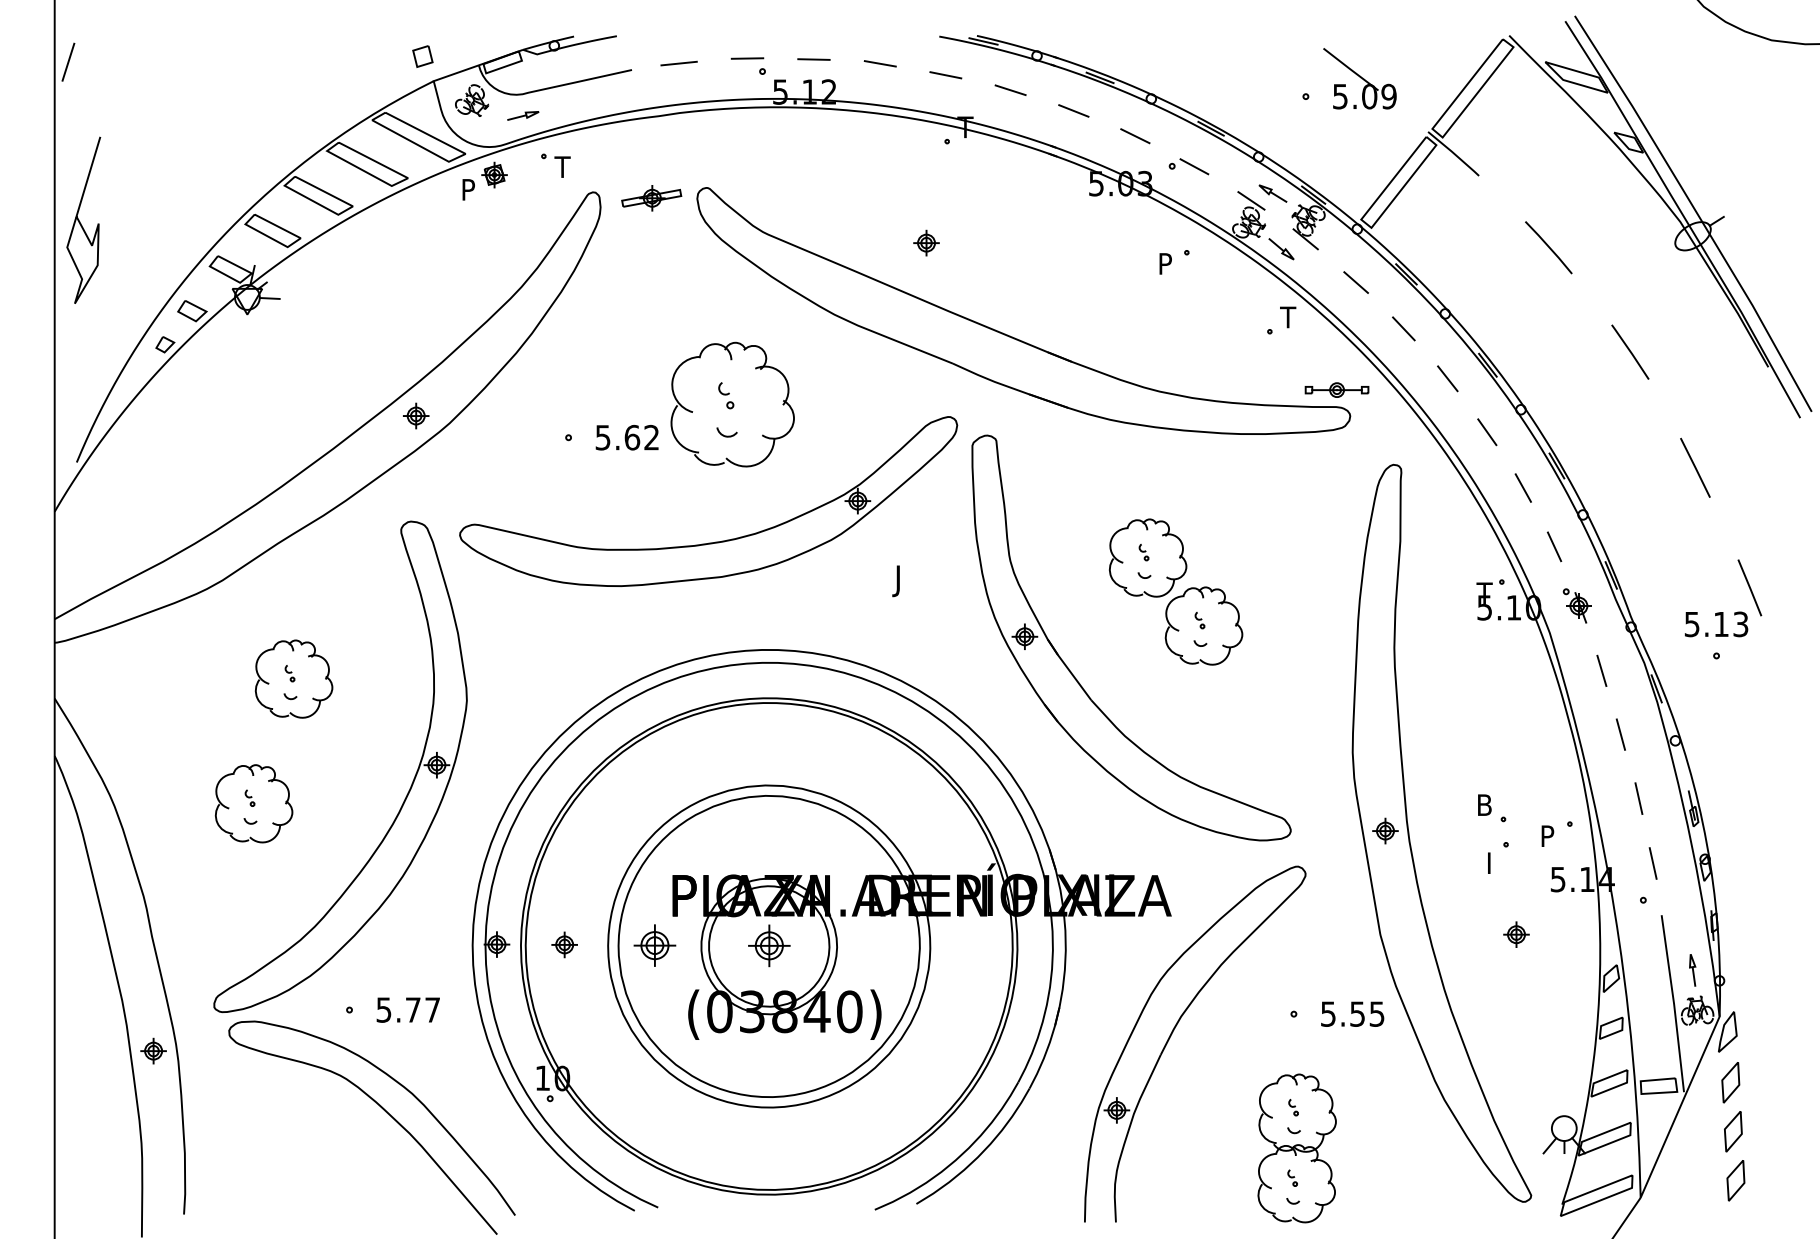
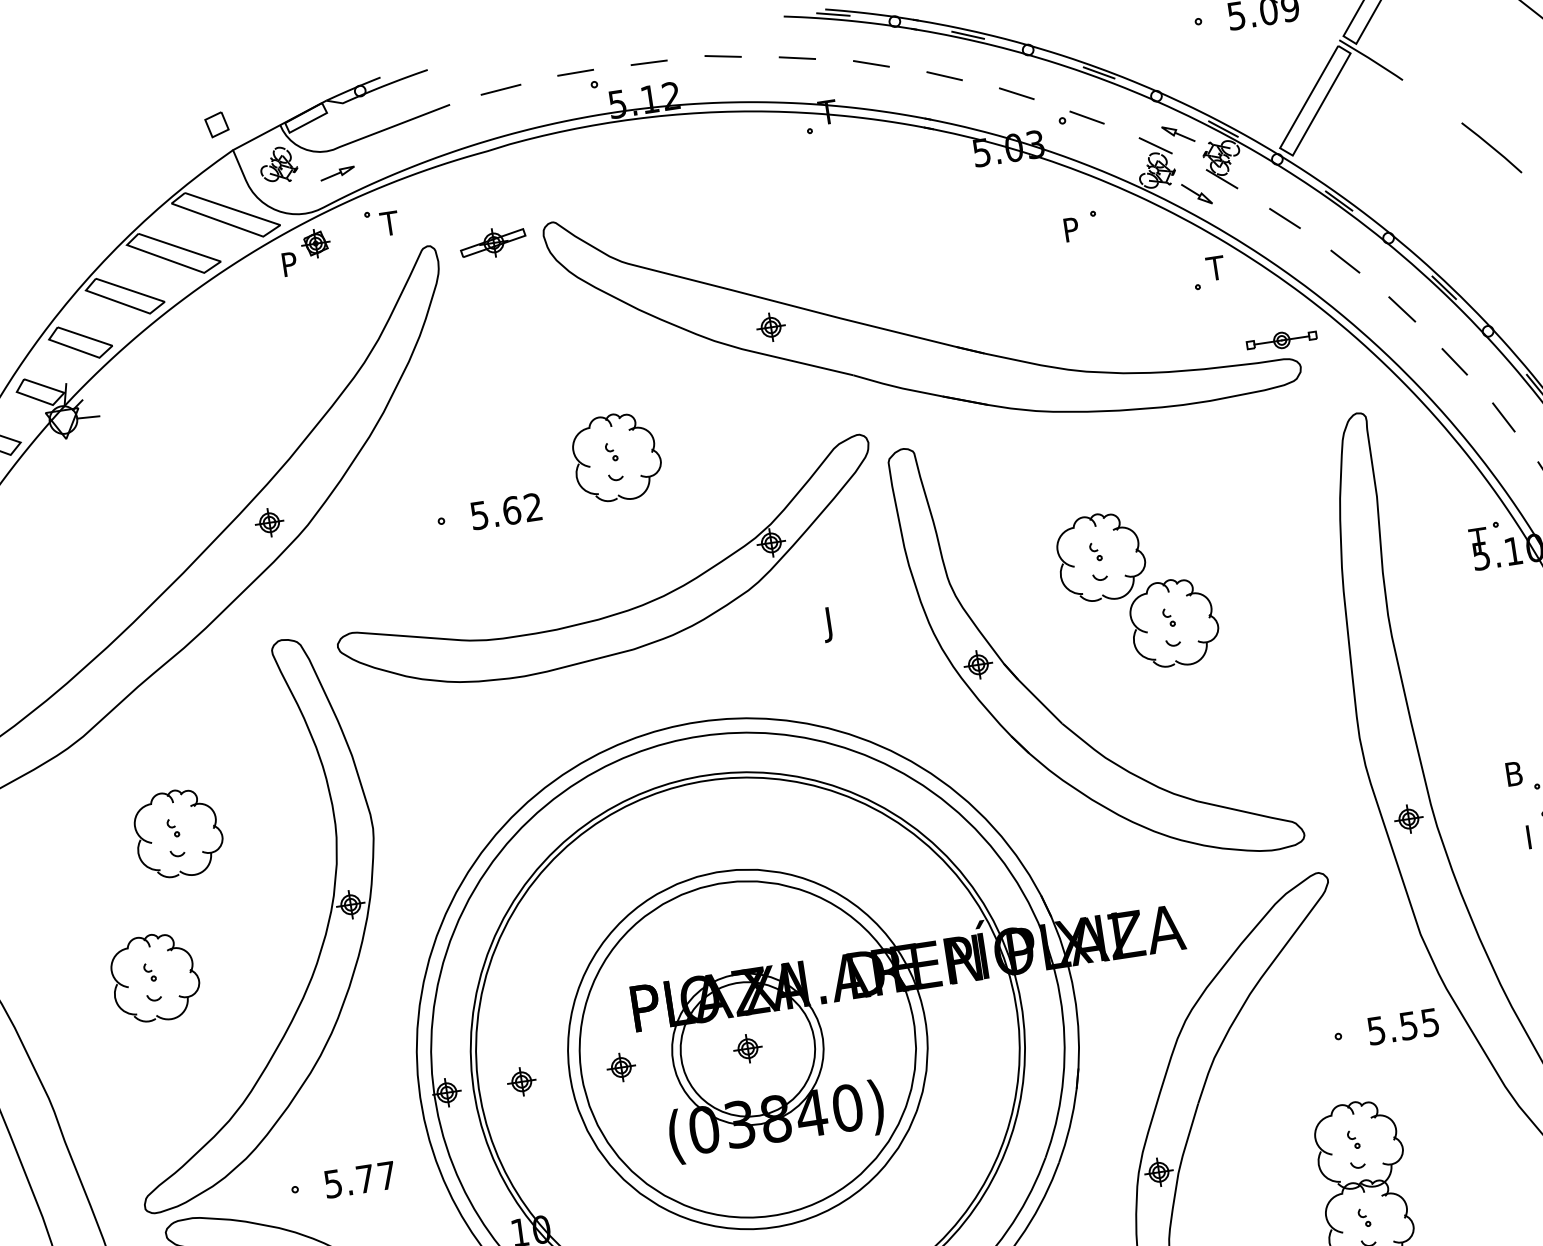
part: (926, 242) -> (771, 326), moved
part: (732, 404) -> (616, 457), size x0.62
part: (654, 945) -> (621, 1067), size x0.62
part: (769, 945) -> (748, 1048), size x0.62

